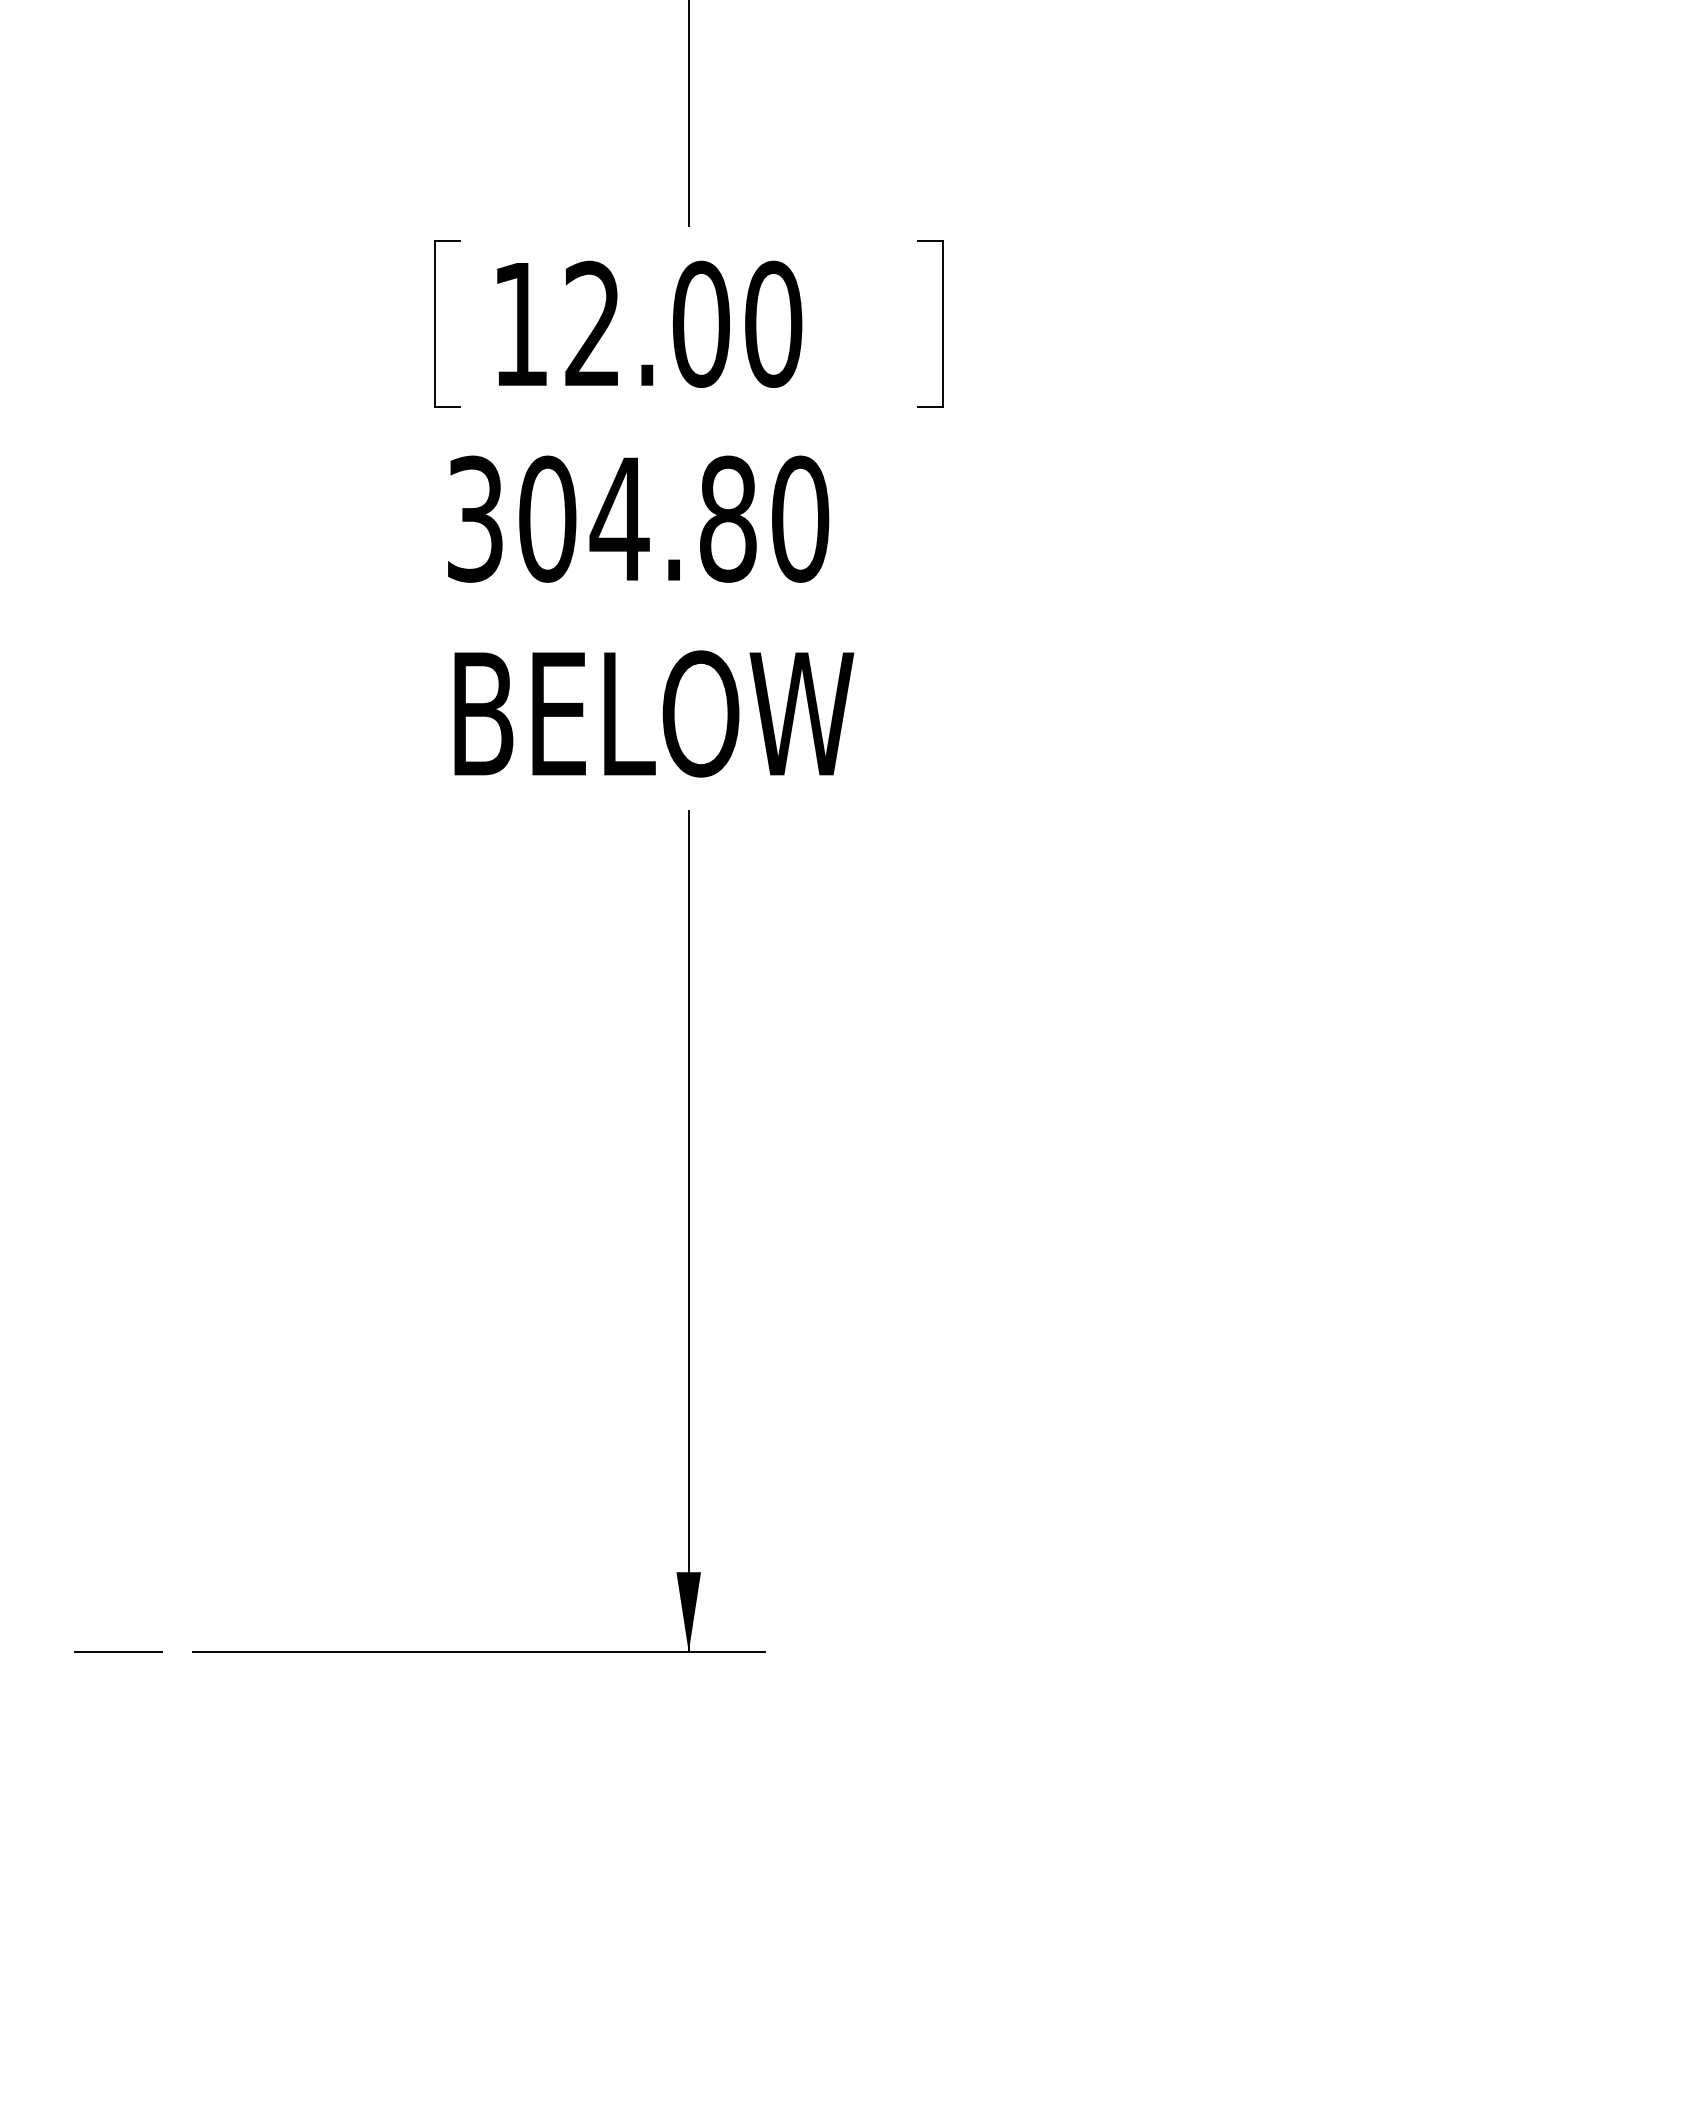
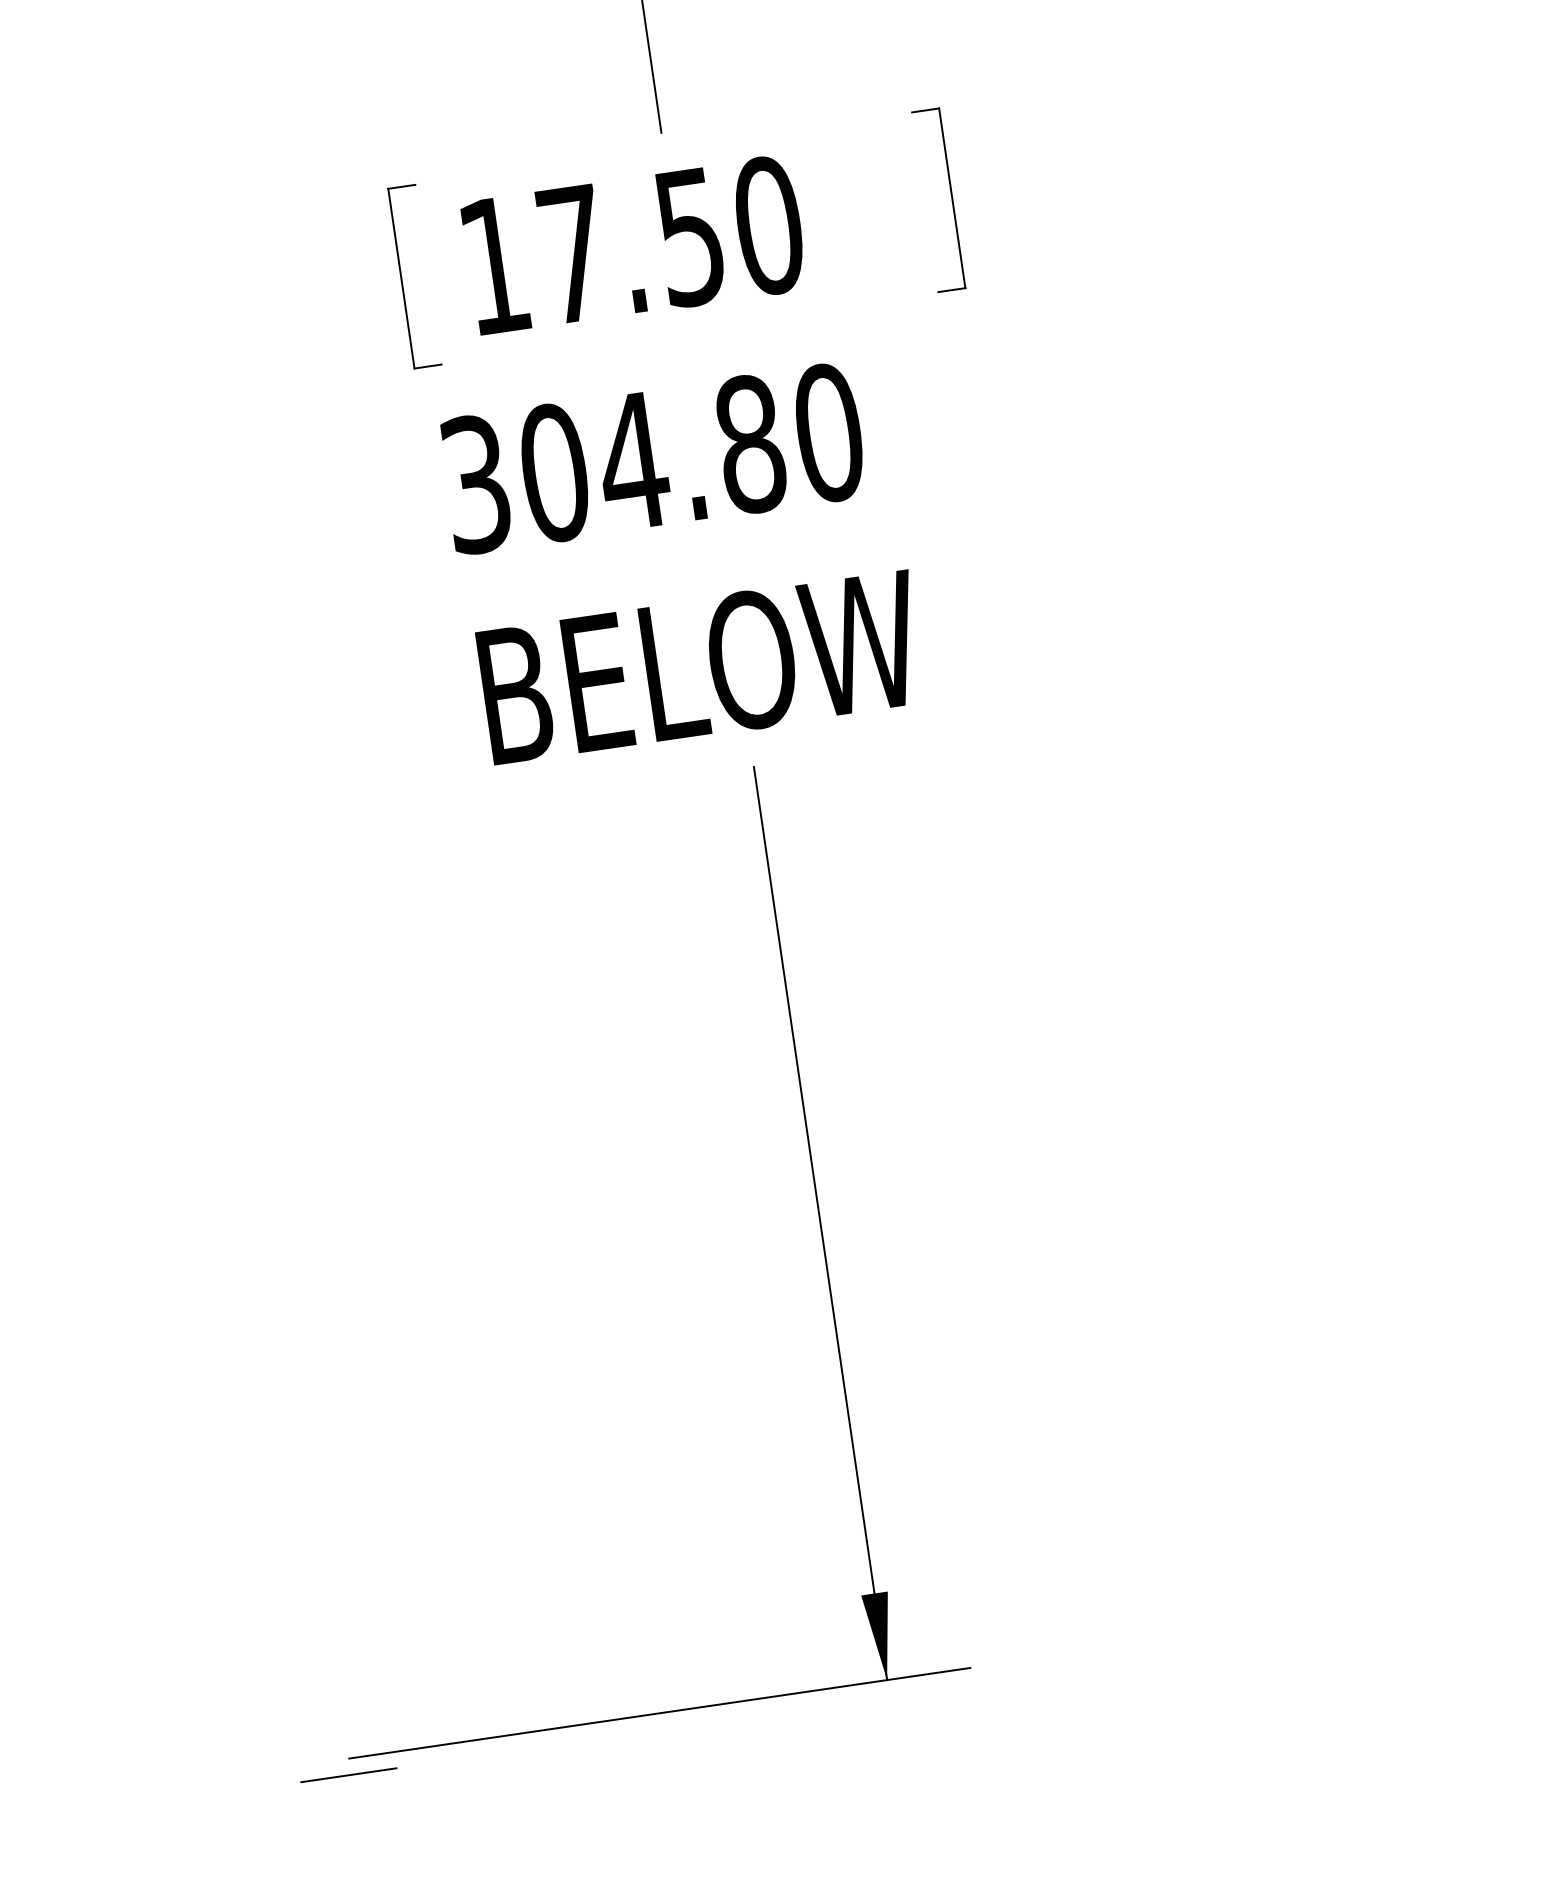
text: (647, 323) -> (632, 244), 12.00 -> 17.50
line: (118, 1651) -> (348, 1774), moved

